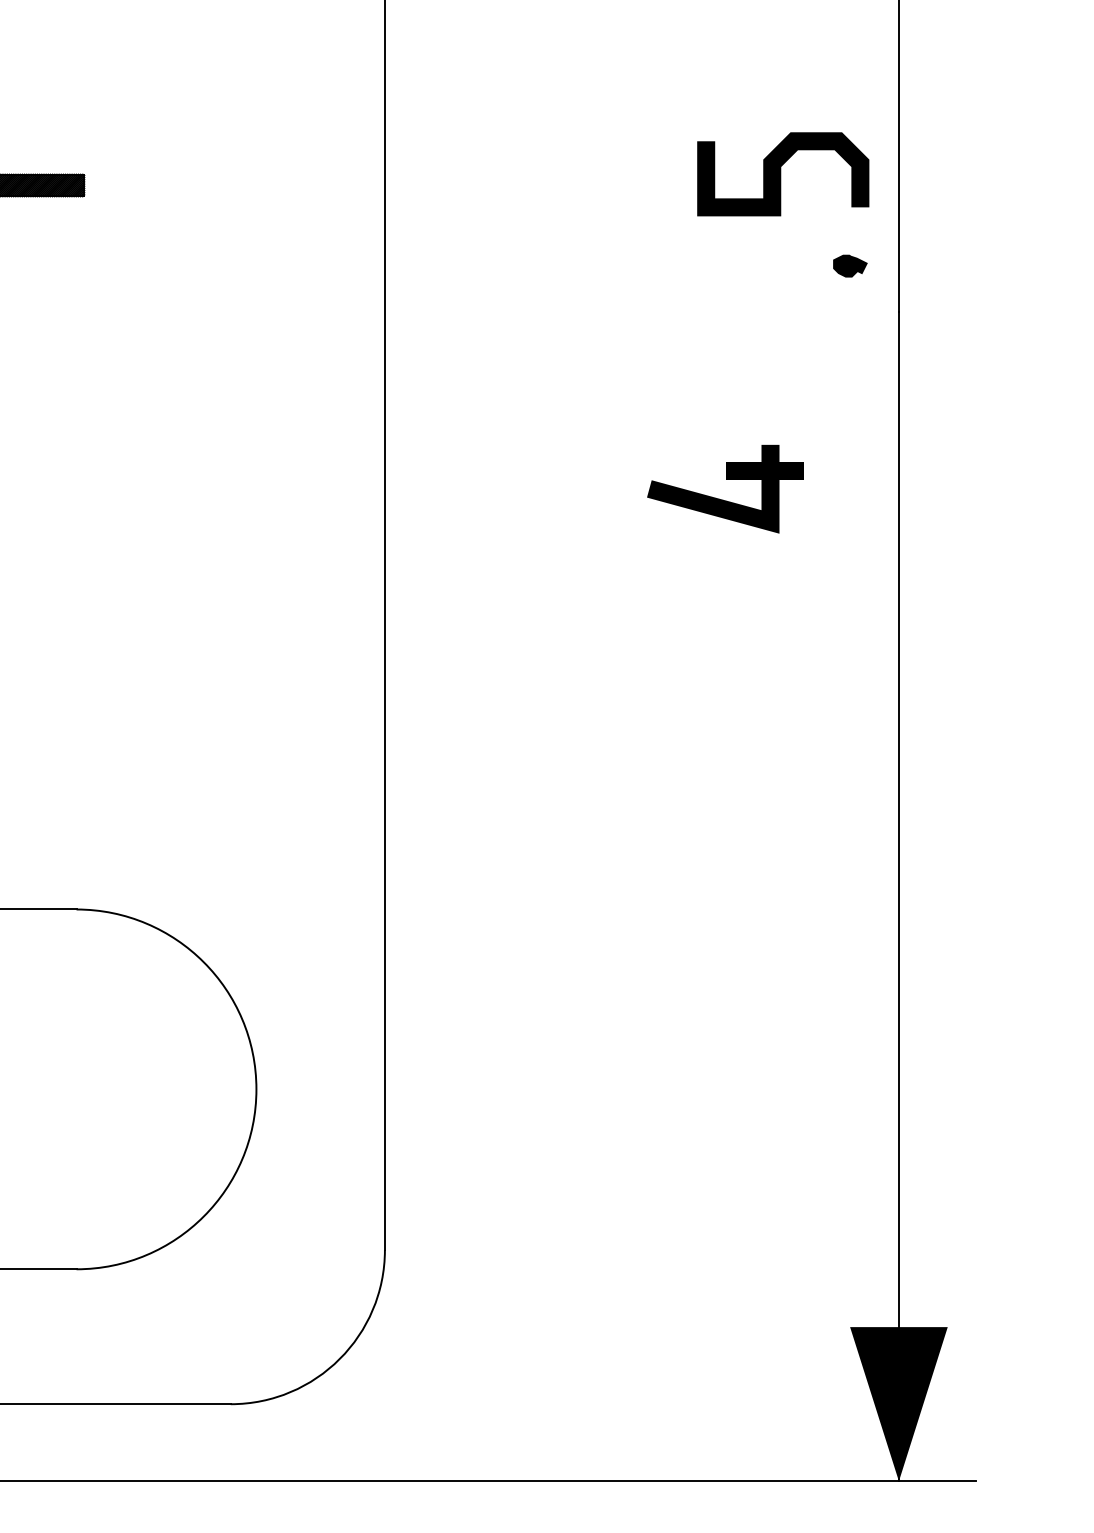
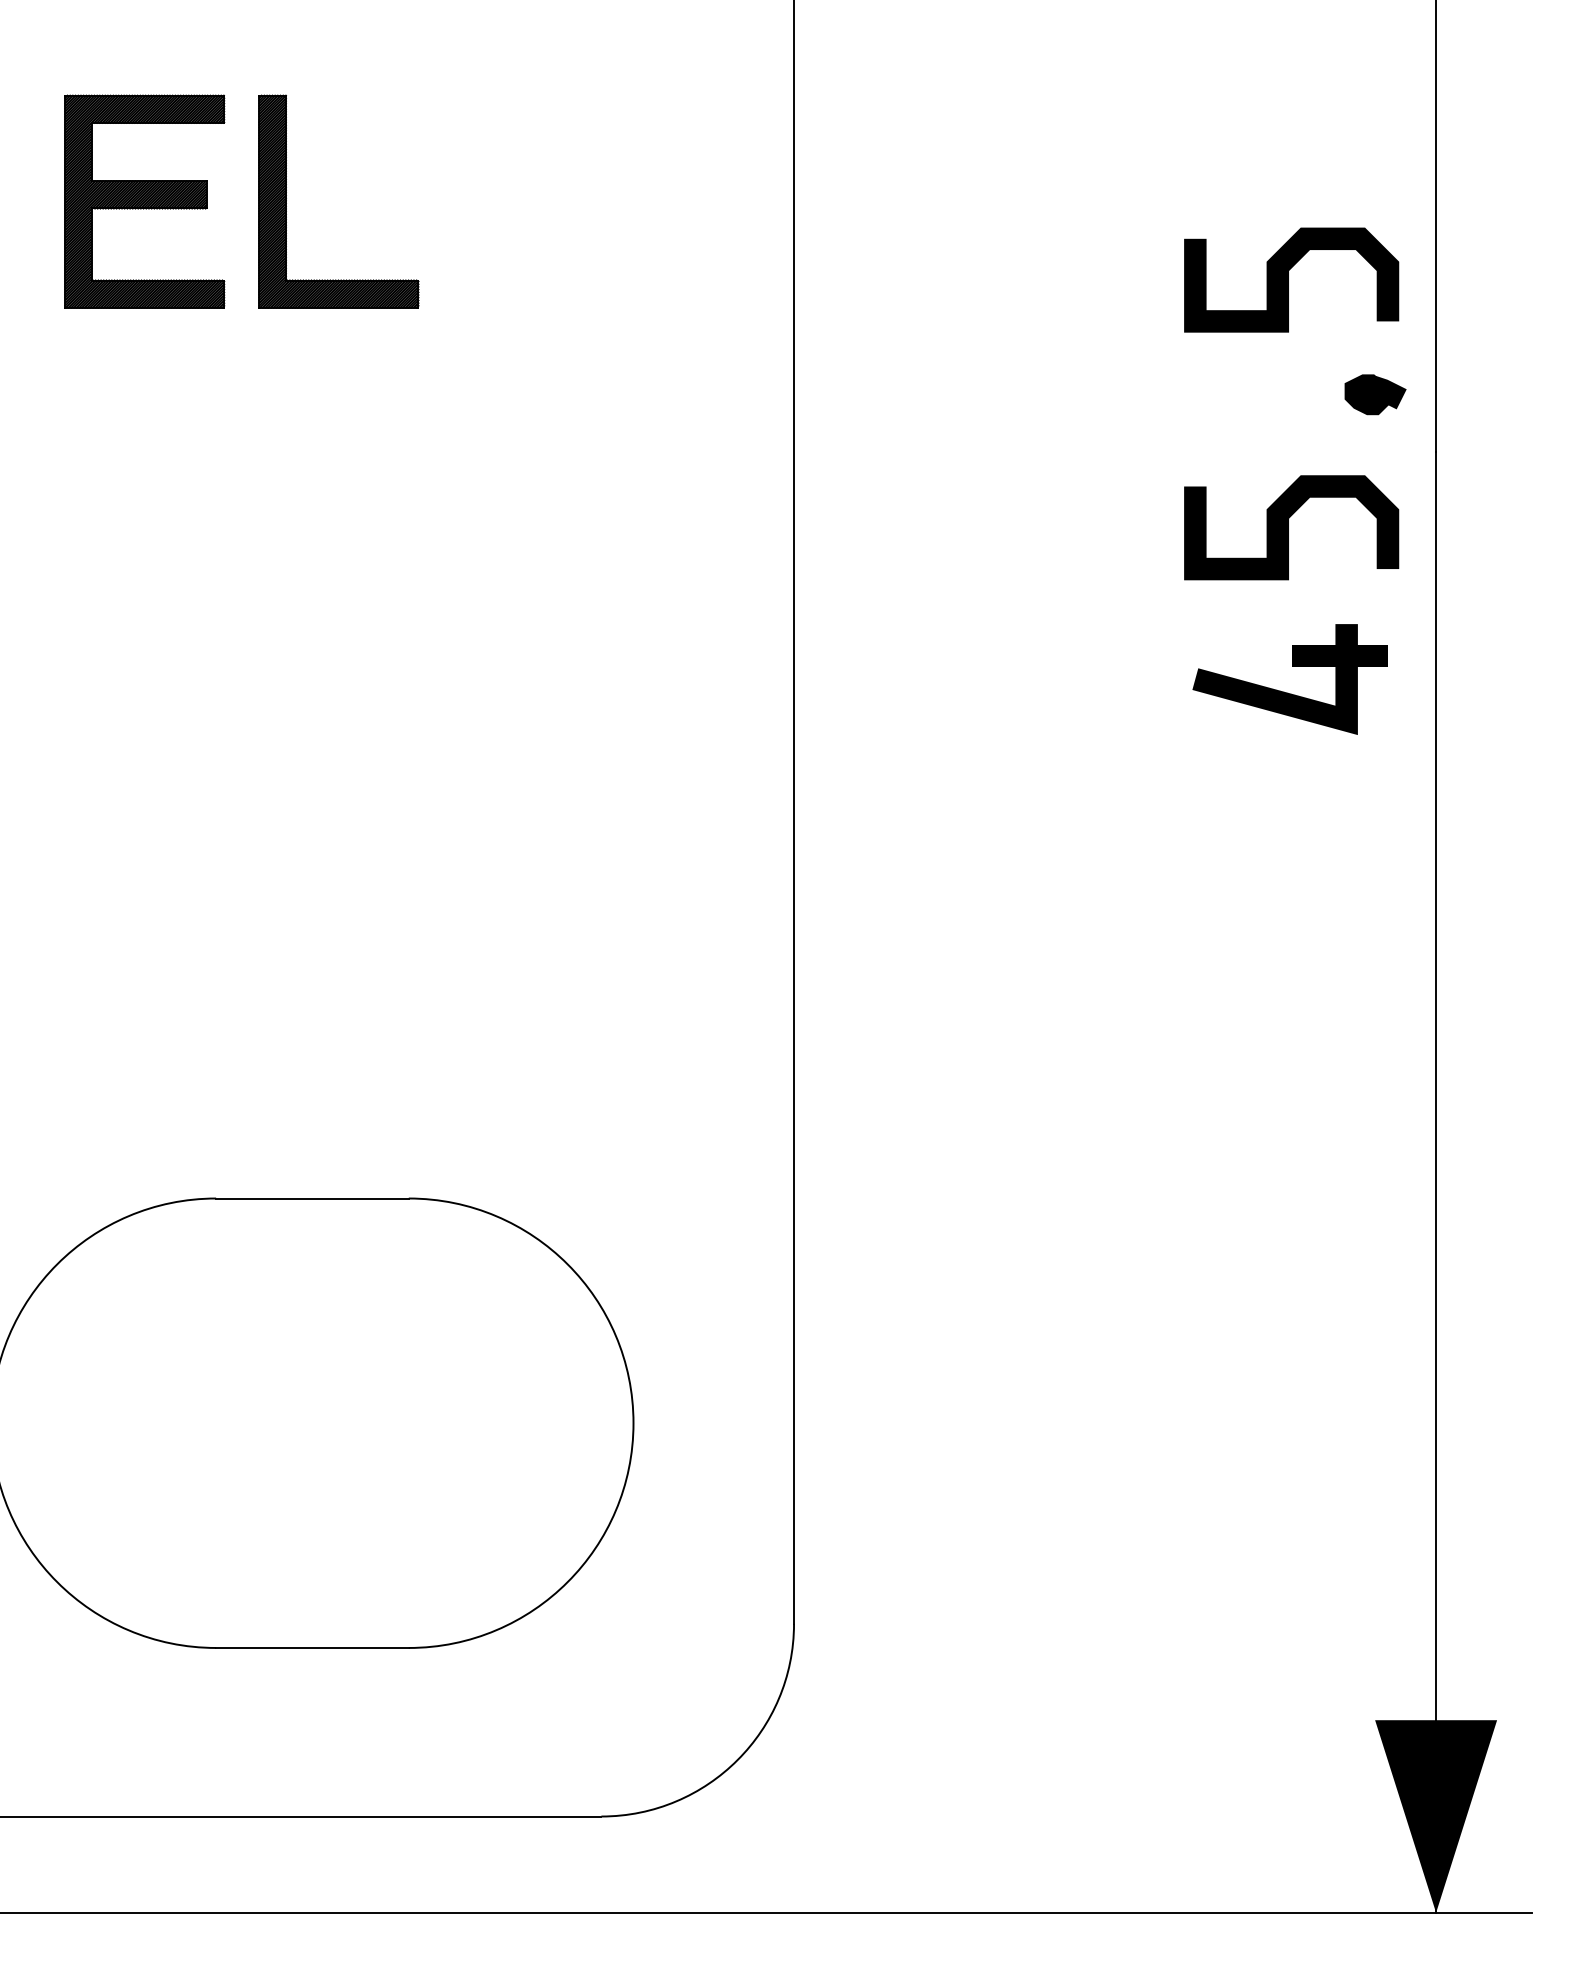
part: (850, 265) -> (1375, 394), size x1.43
curve: (780, 372) -> (1288, 527), added
part: (720, 498) -> (1284, 691), moved

